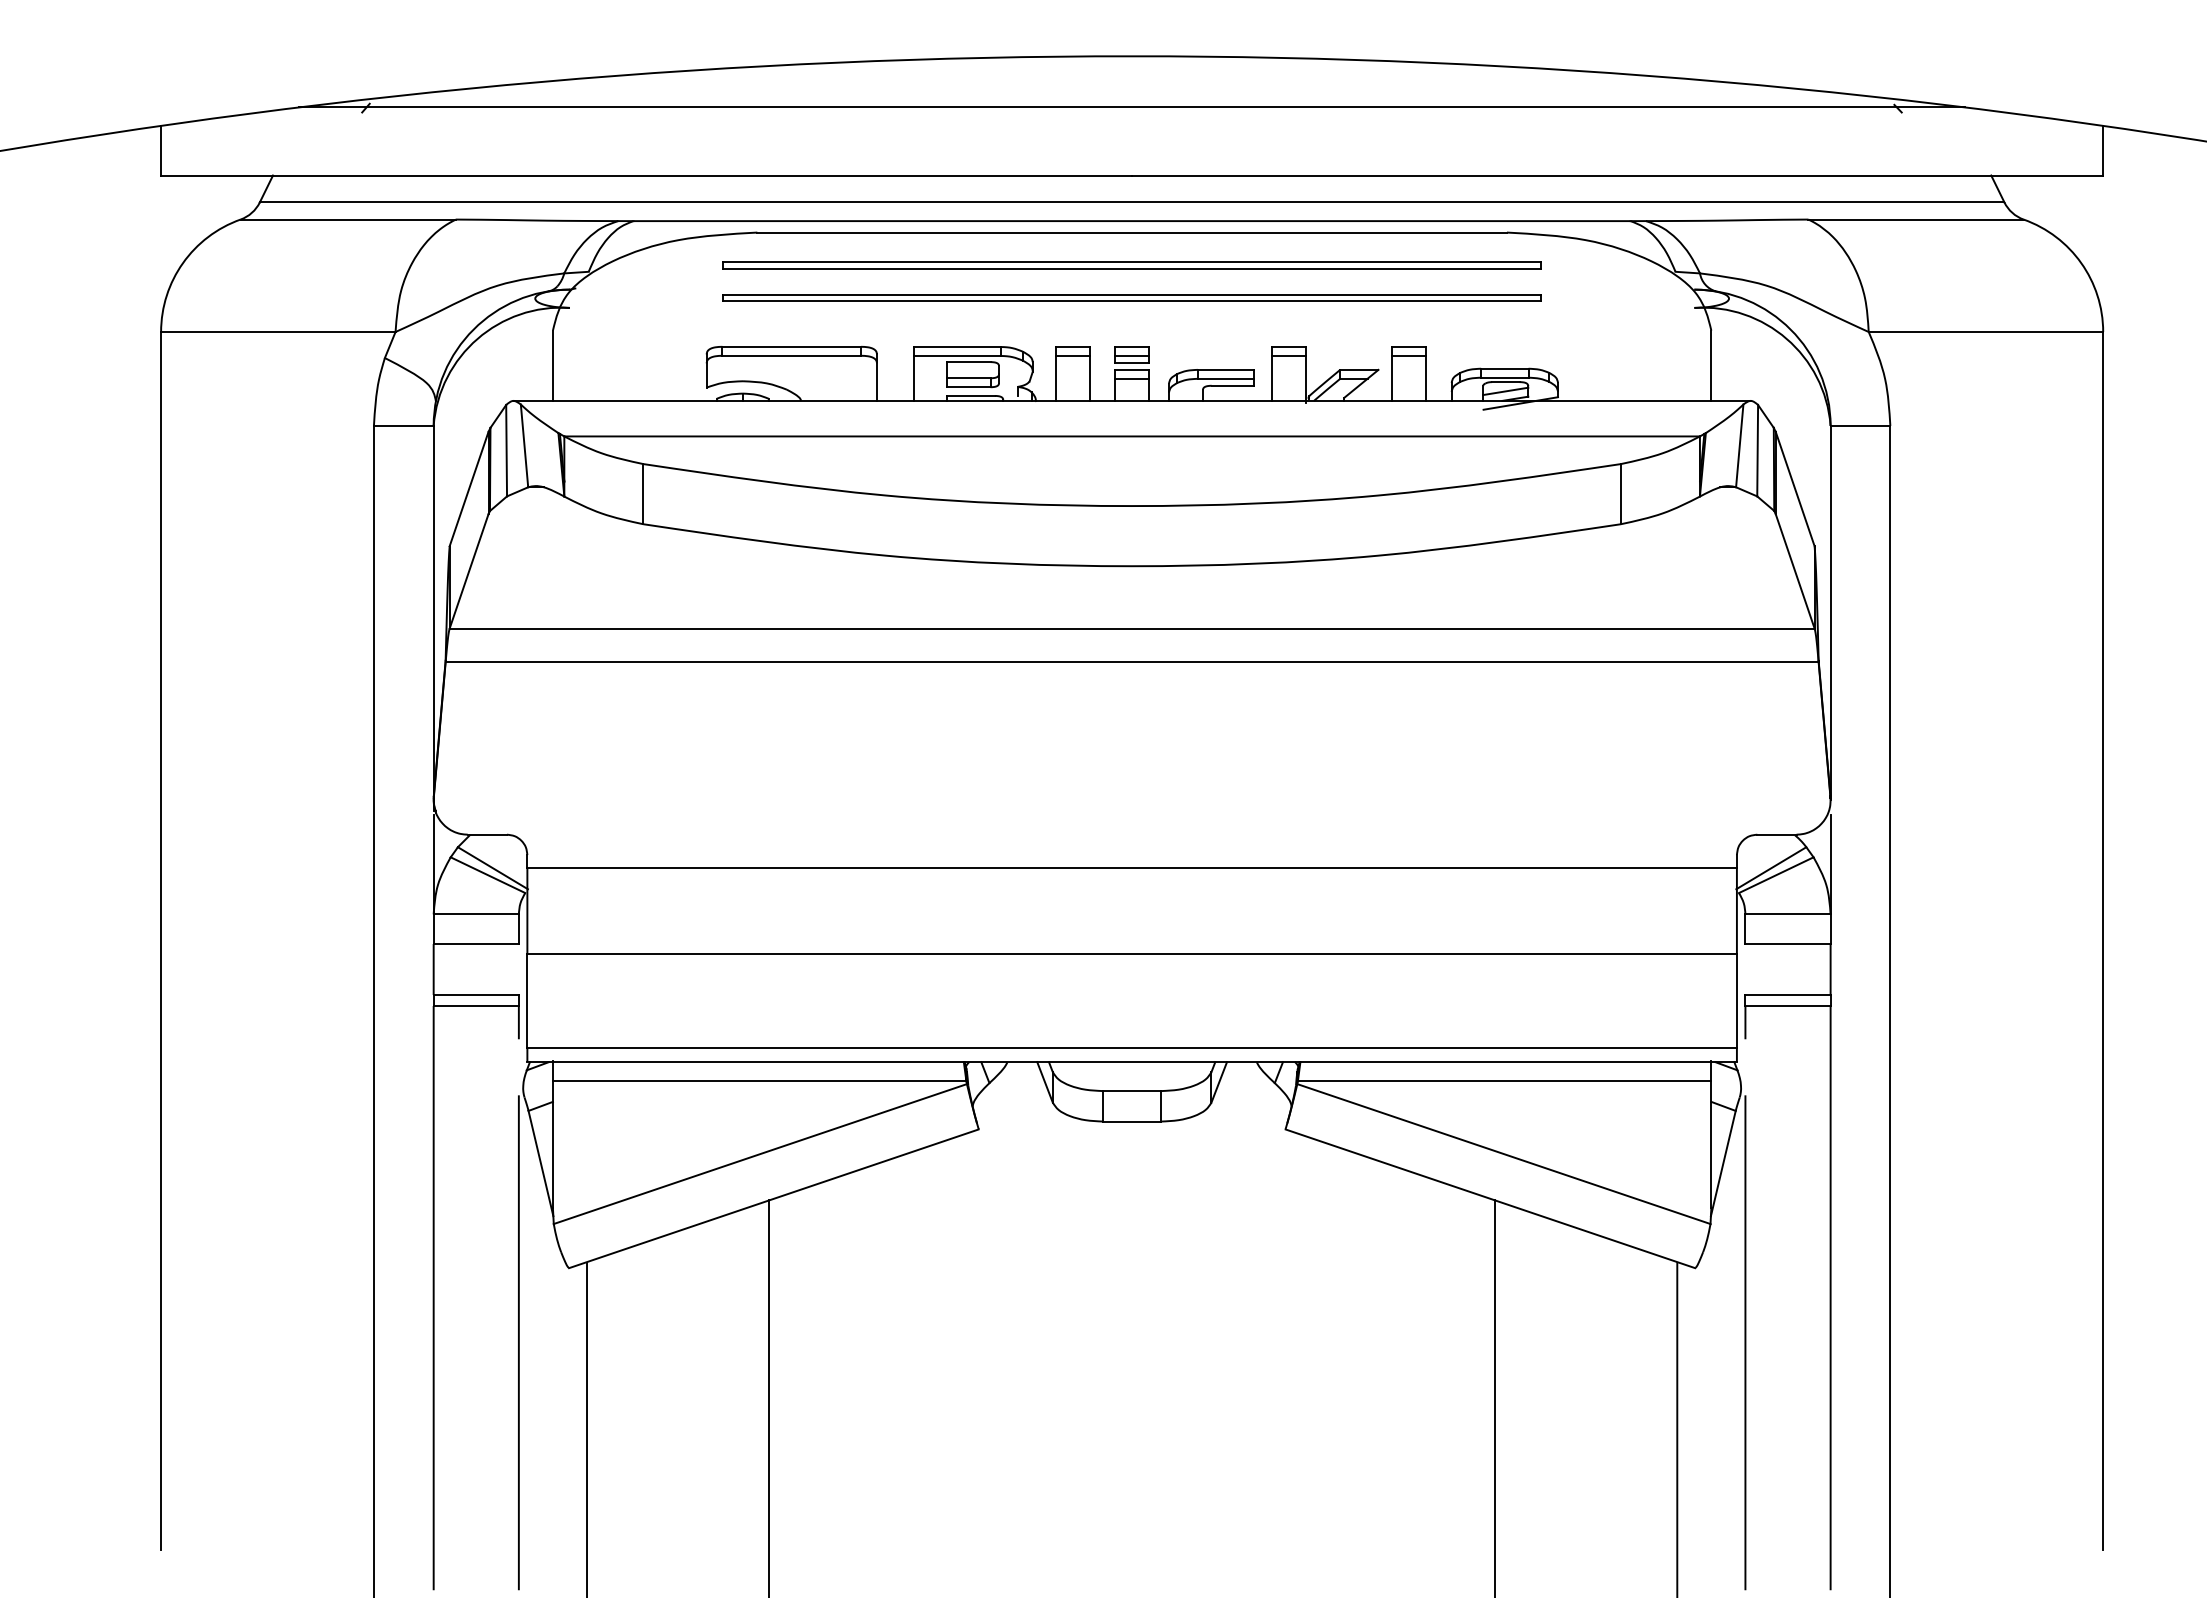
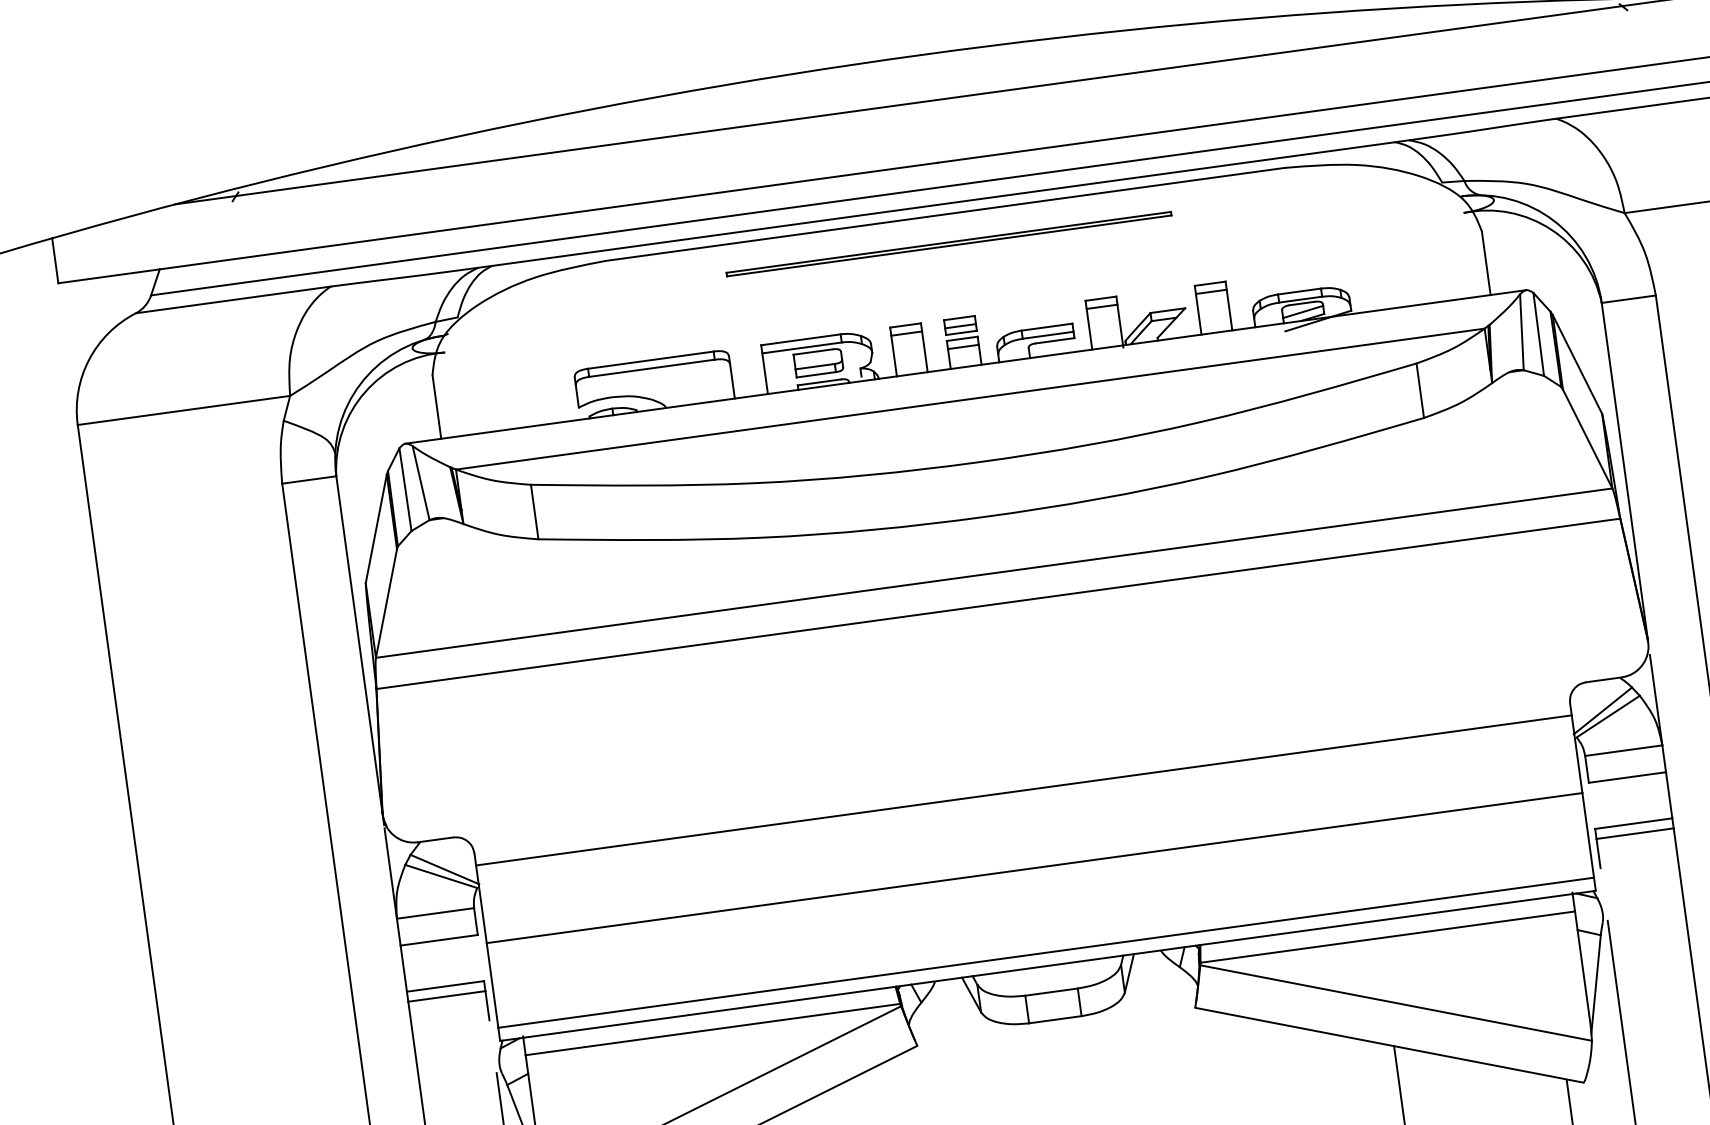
part: (1131, 265) -> (948, 244), size x0.6
part: (1131, 297) -> (952, 273), removed

